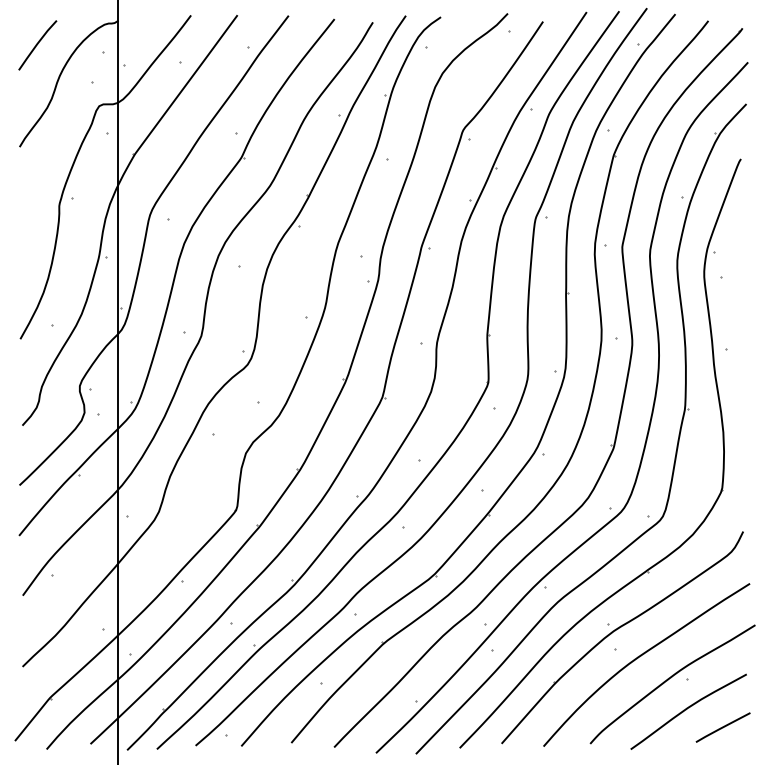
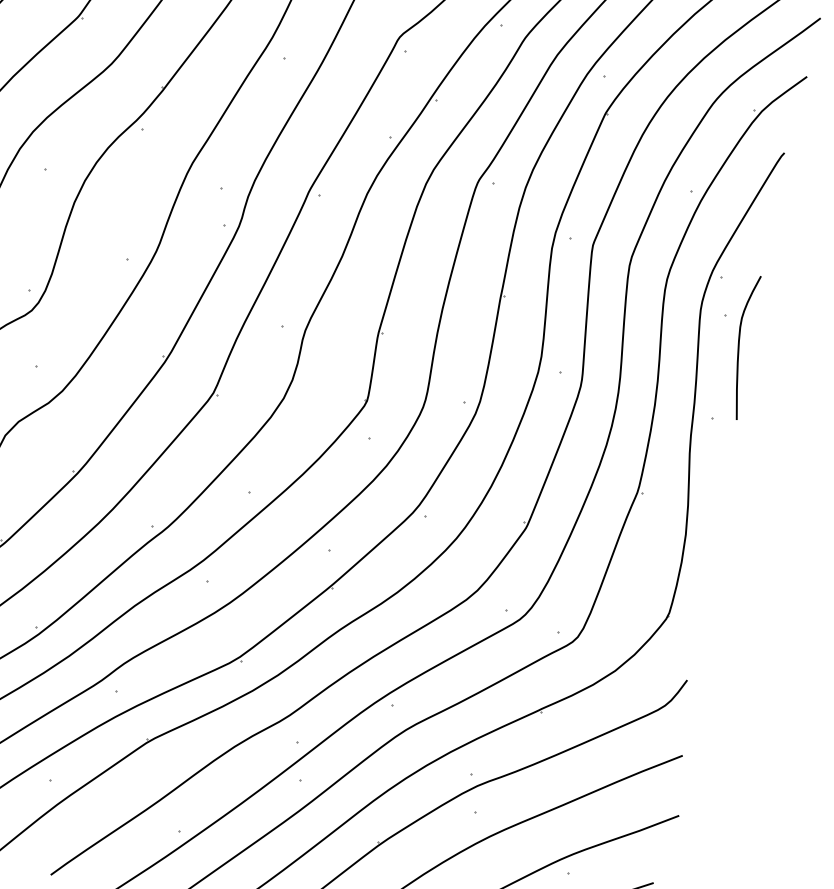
curve: (735, 296) -> (739, 345), added

